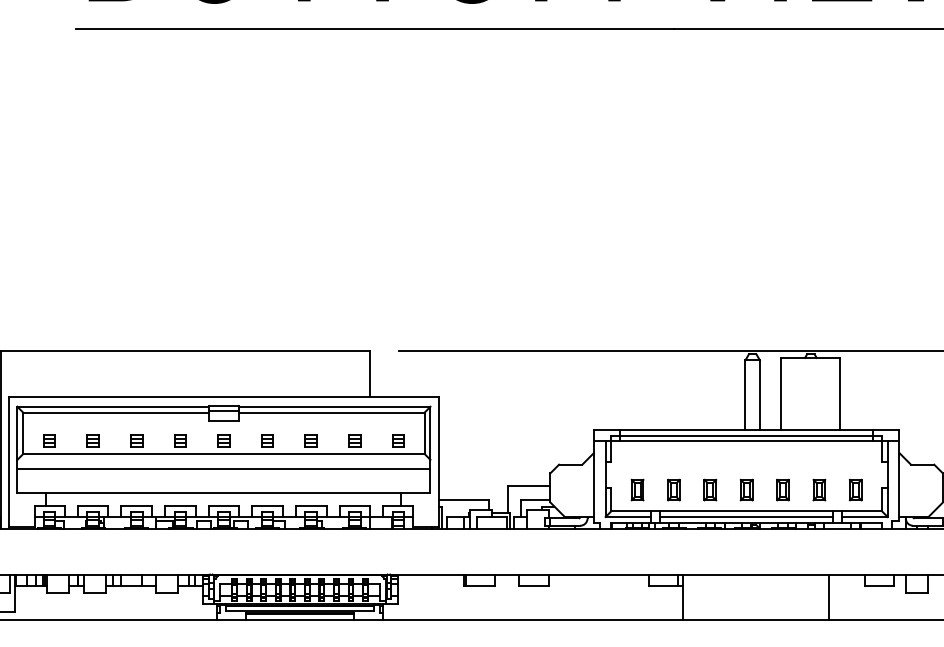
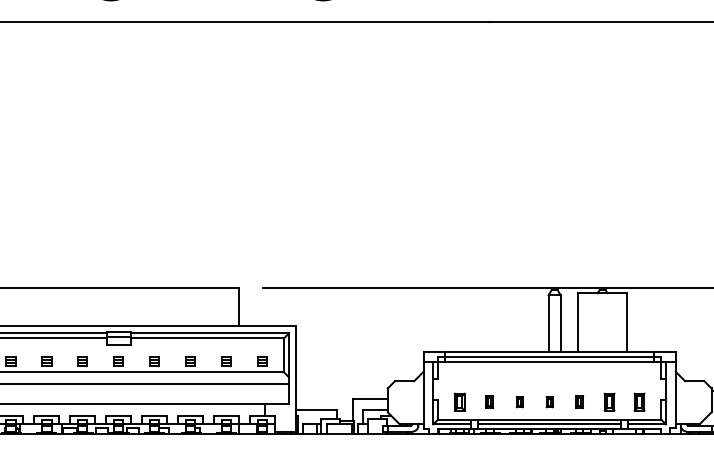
part: (673, 489) -> (489, 401), size x0.7
part: (710, 489) -> (519, 401), size x0.6
part: (746, 489) -> (549, 401), size x0.6
part: (782, 489) -> (579, 401), size x0.7

